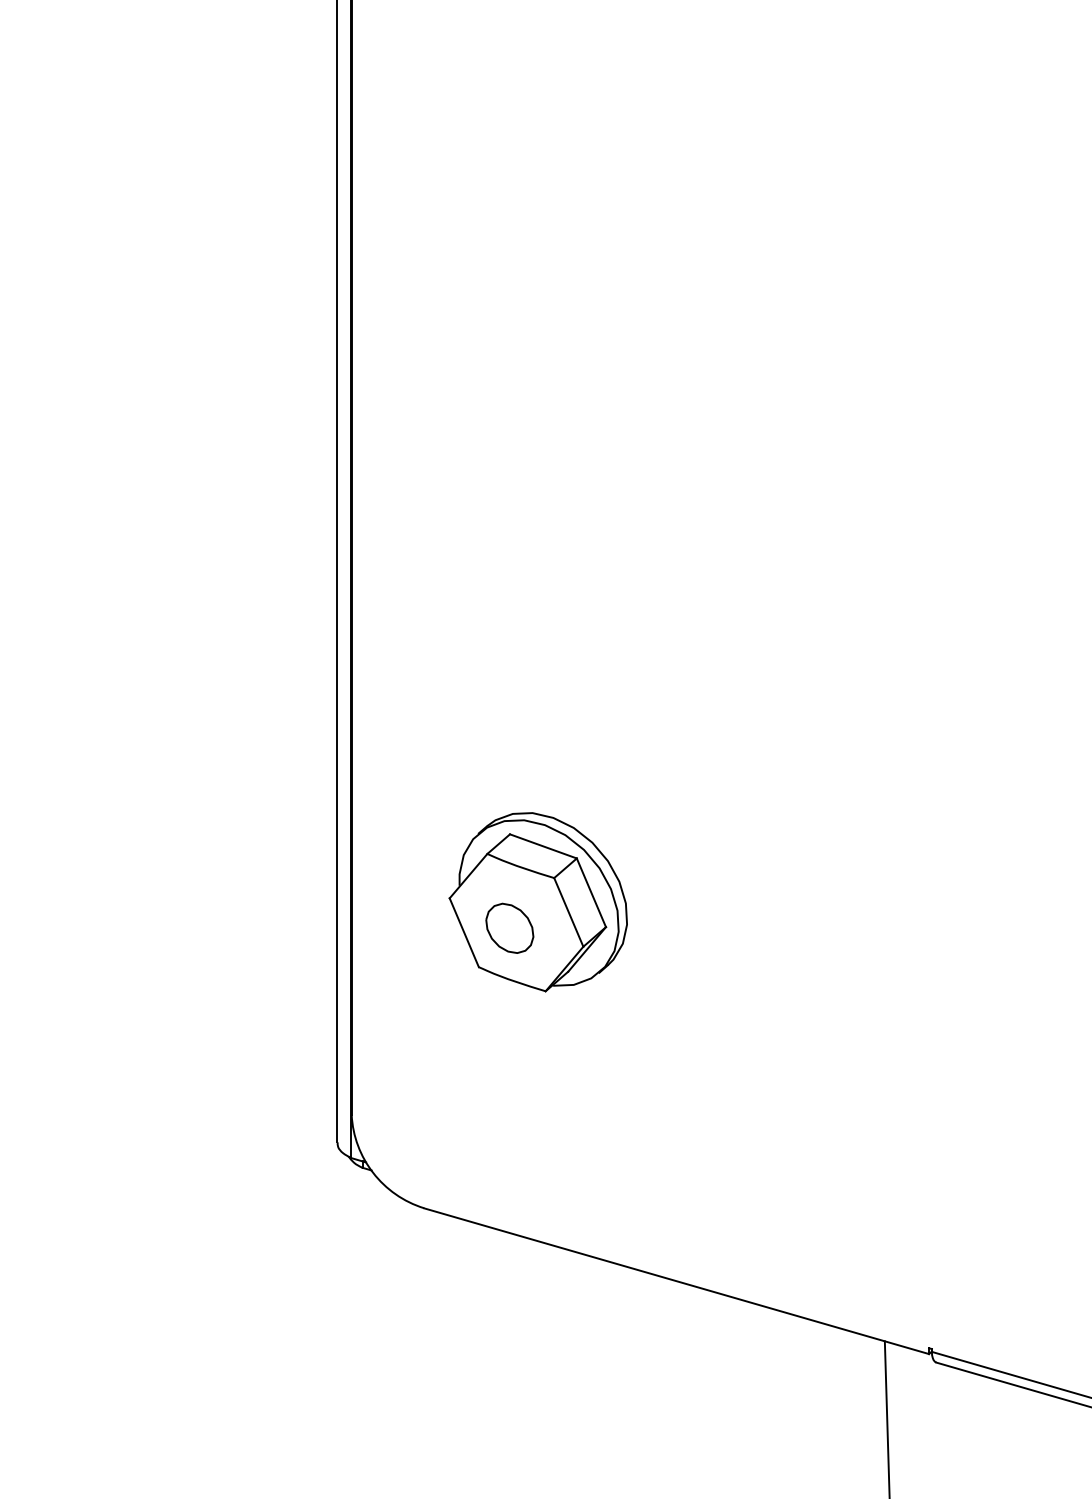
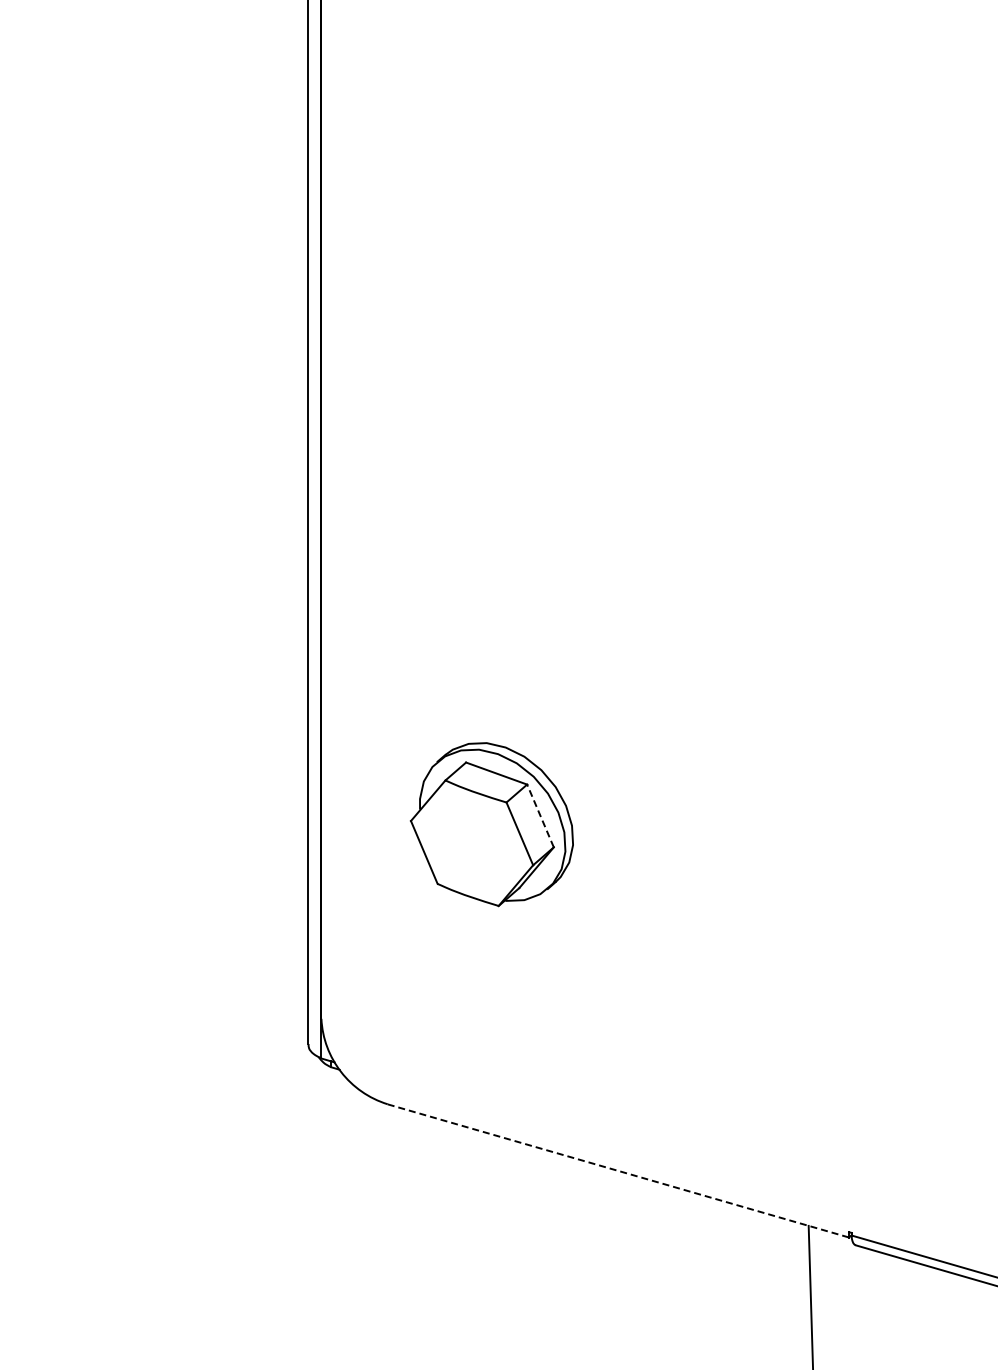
line: (591, 892) -> (540, 815), solid -> dashed
part: (509, 928) -> (465, 848), removed
line: (676, 1281) -> (618, 1171), solid -> dashed

